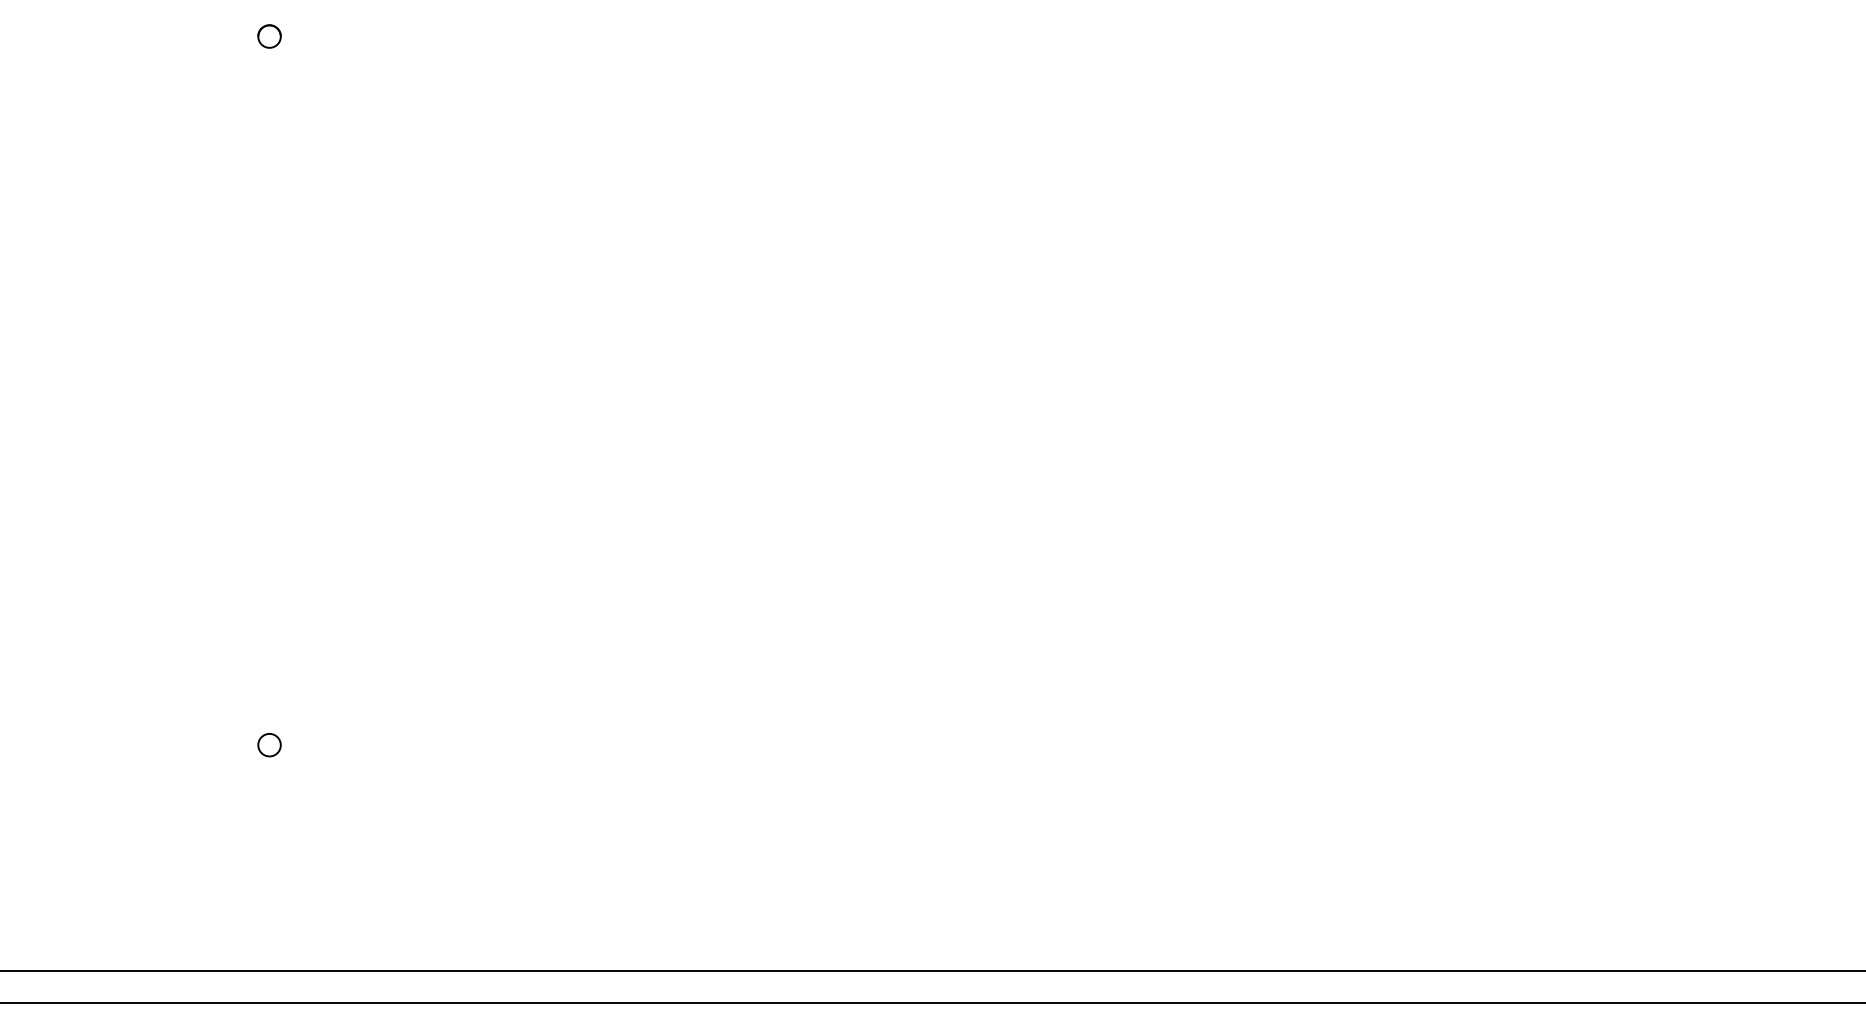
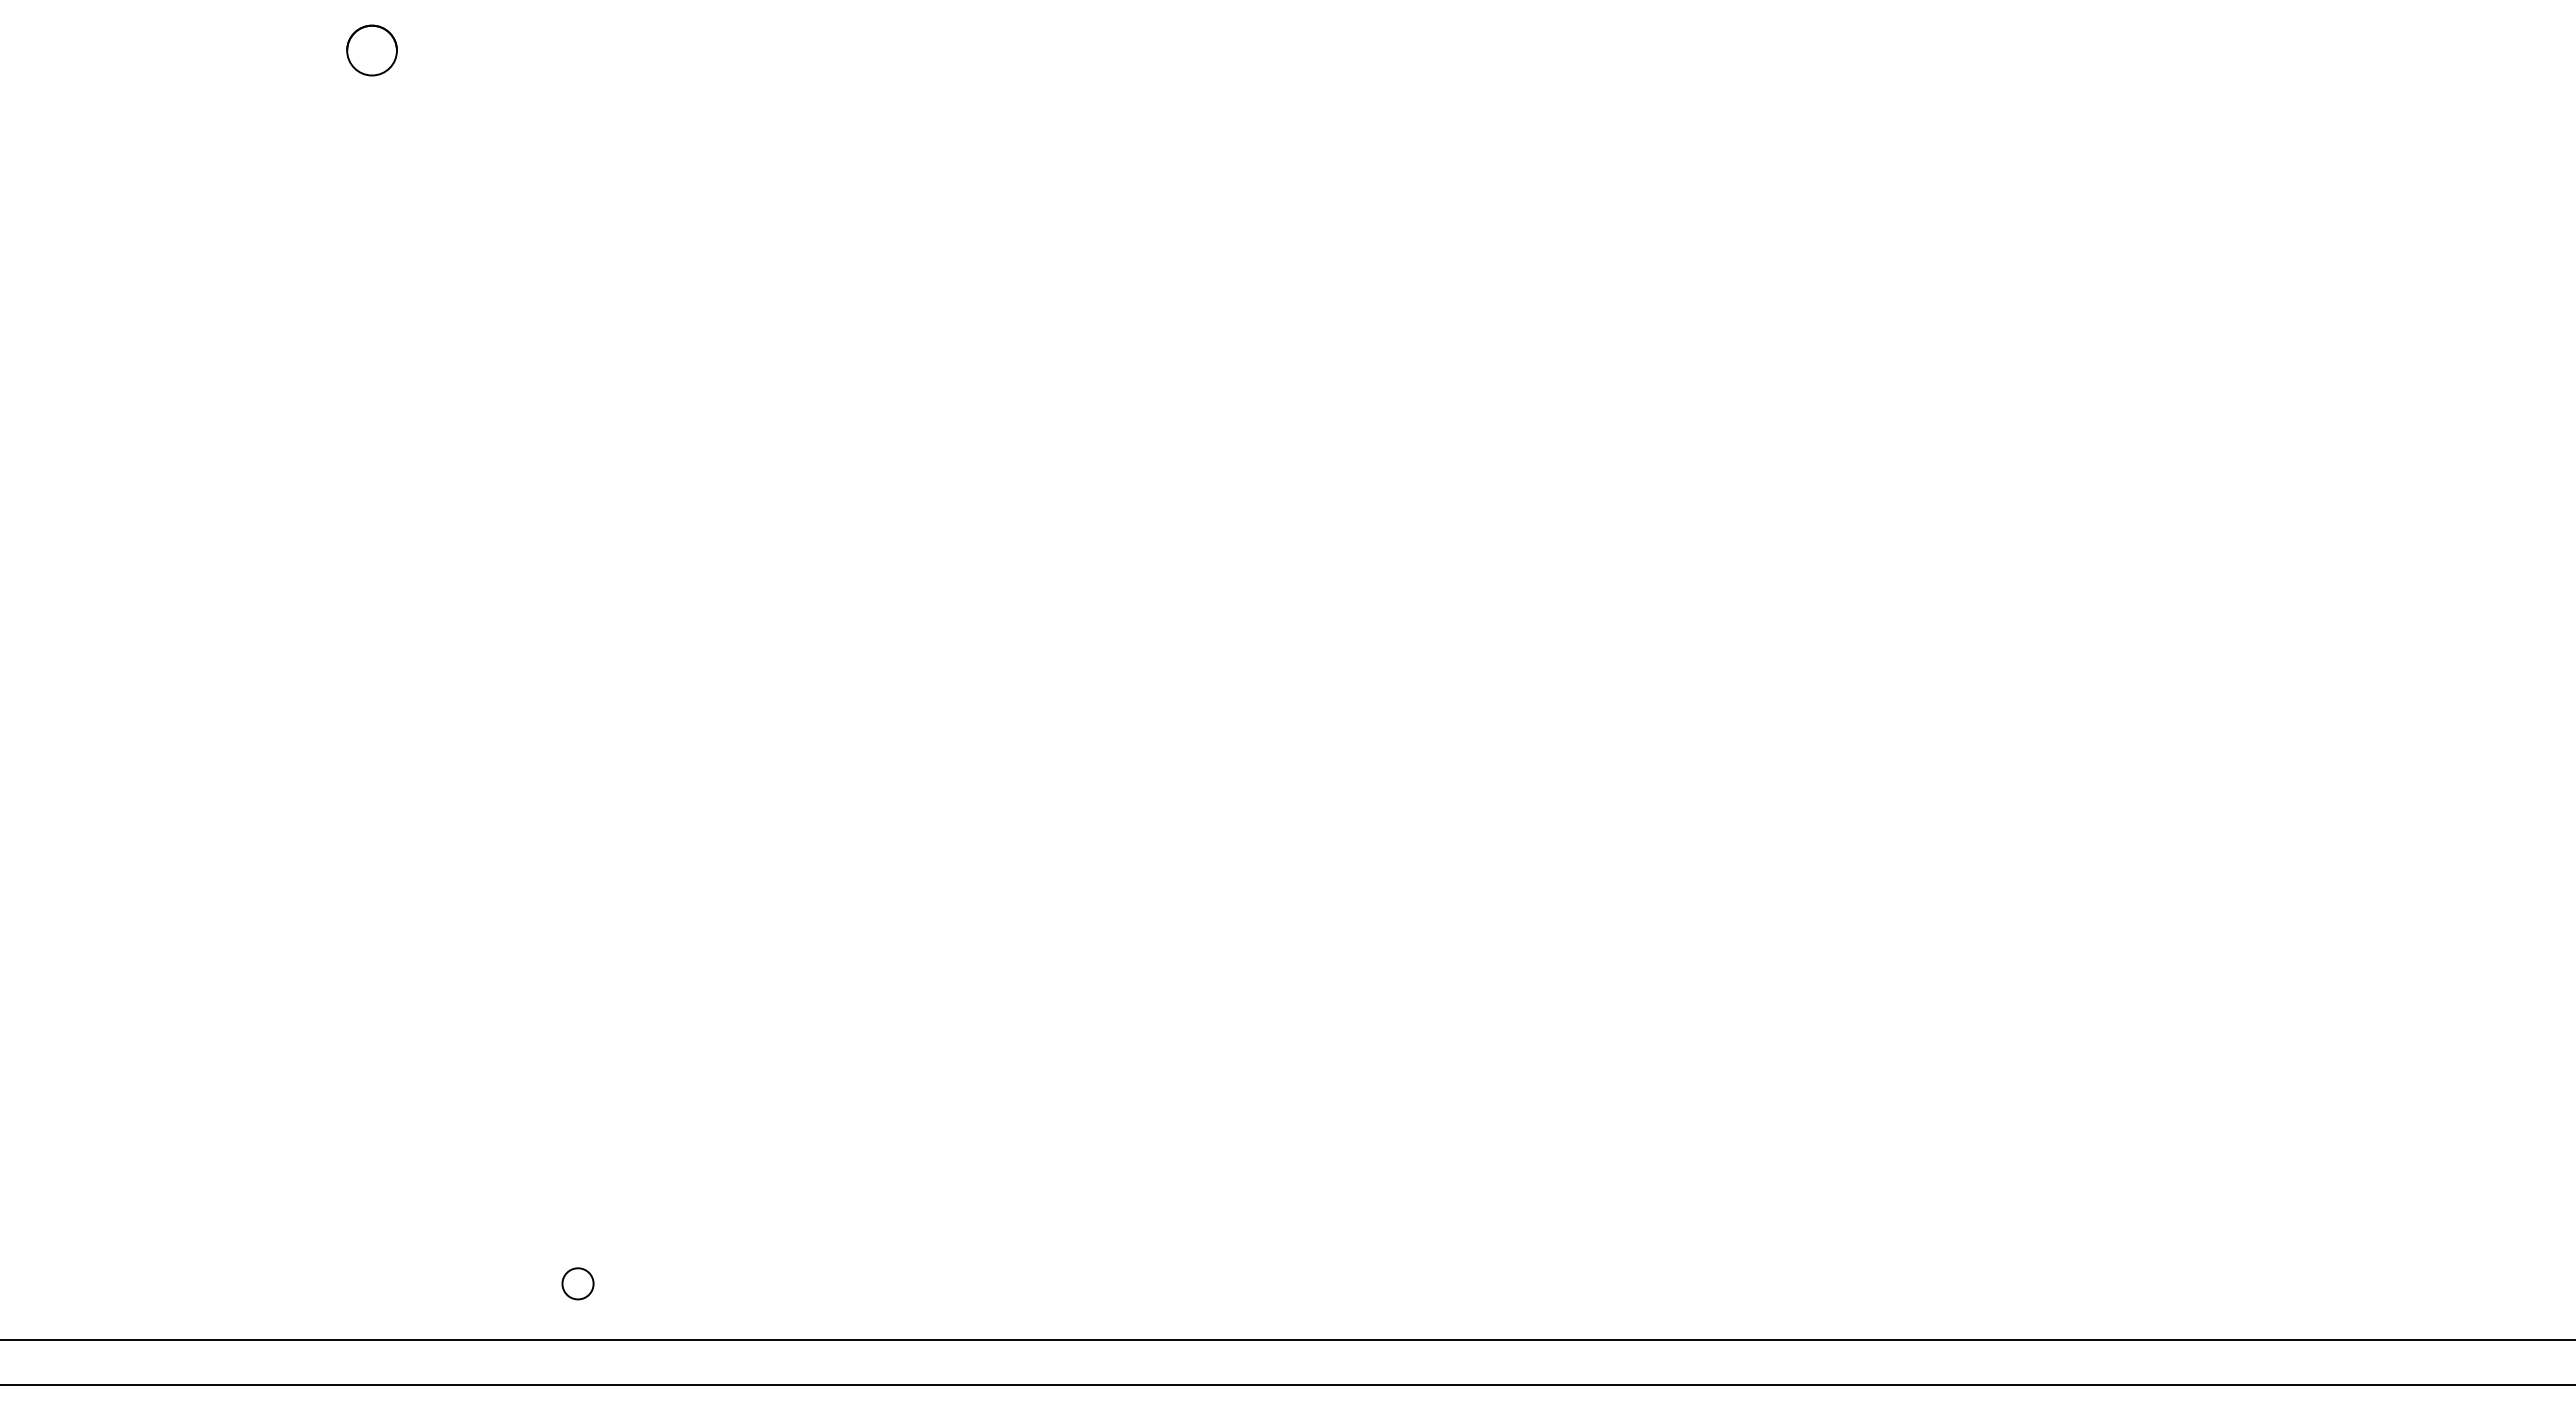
circle: (269, 36) -> (371, 50), size x1.6
circle: (269, 744) -> (577, 1283), moved

